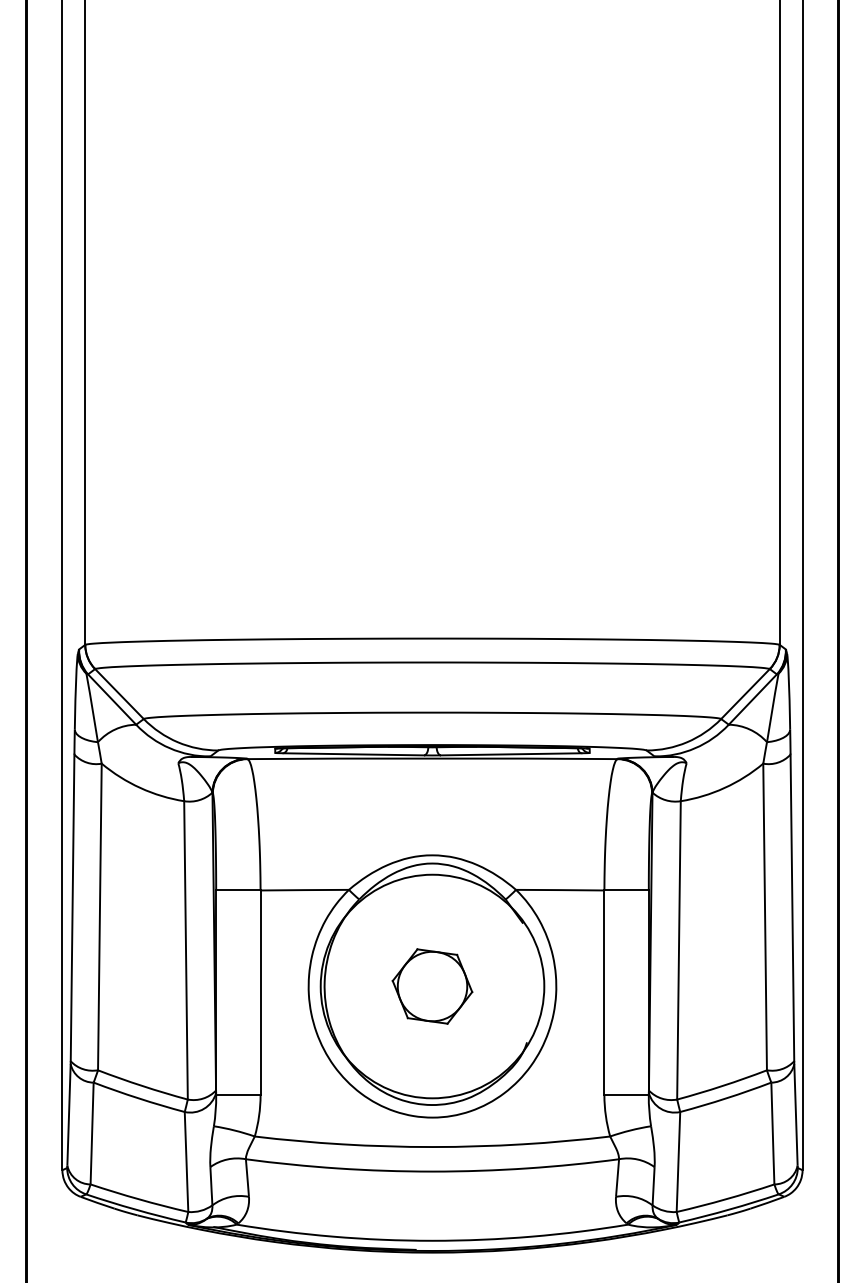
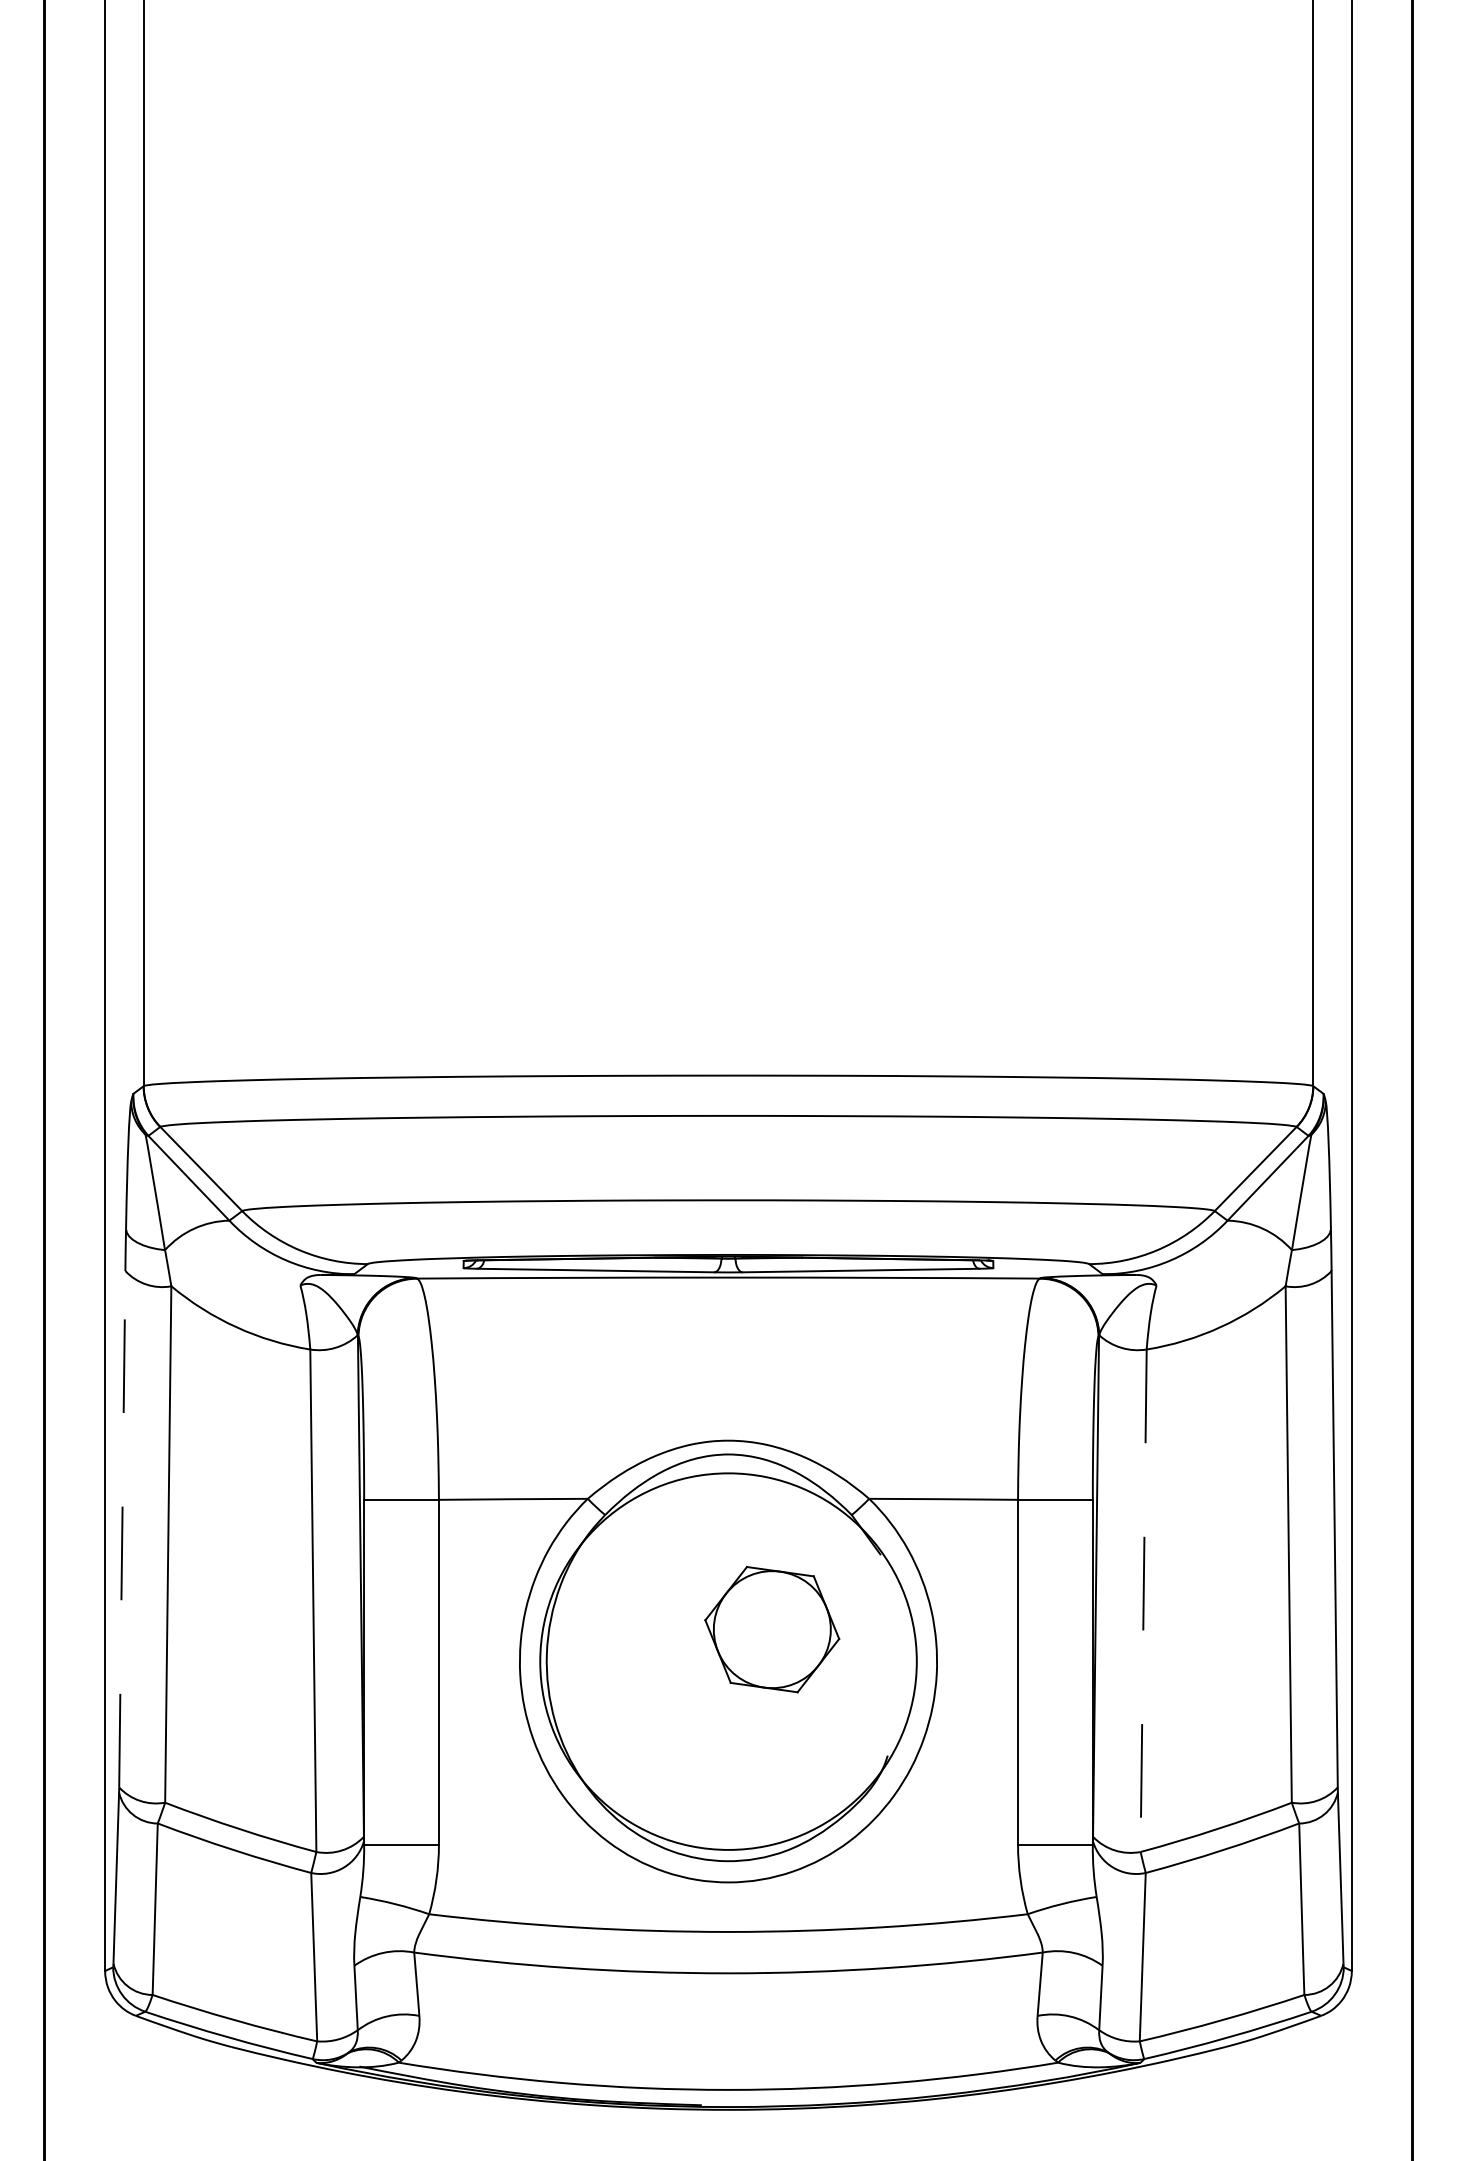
line: (72, 907) -> (122, 1528), solid -> dashed
line: (678, 950) -> (1142, 1600), solid -> dashed
part: (432, 986) -> (772, 1629), moved

